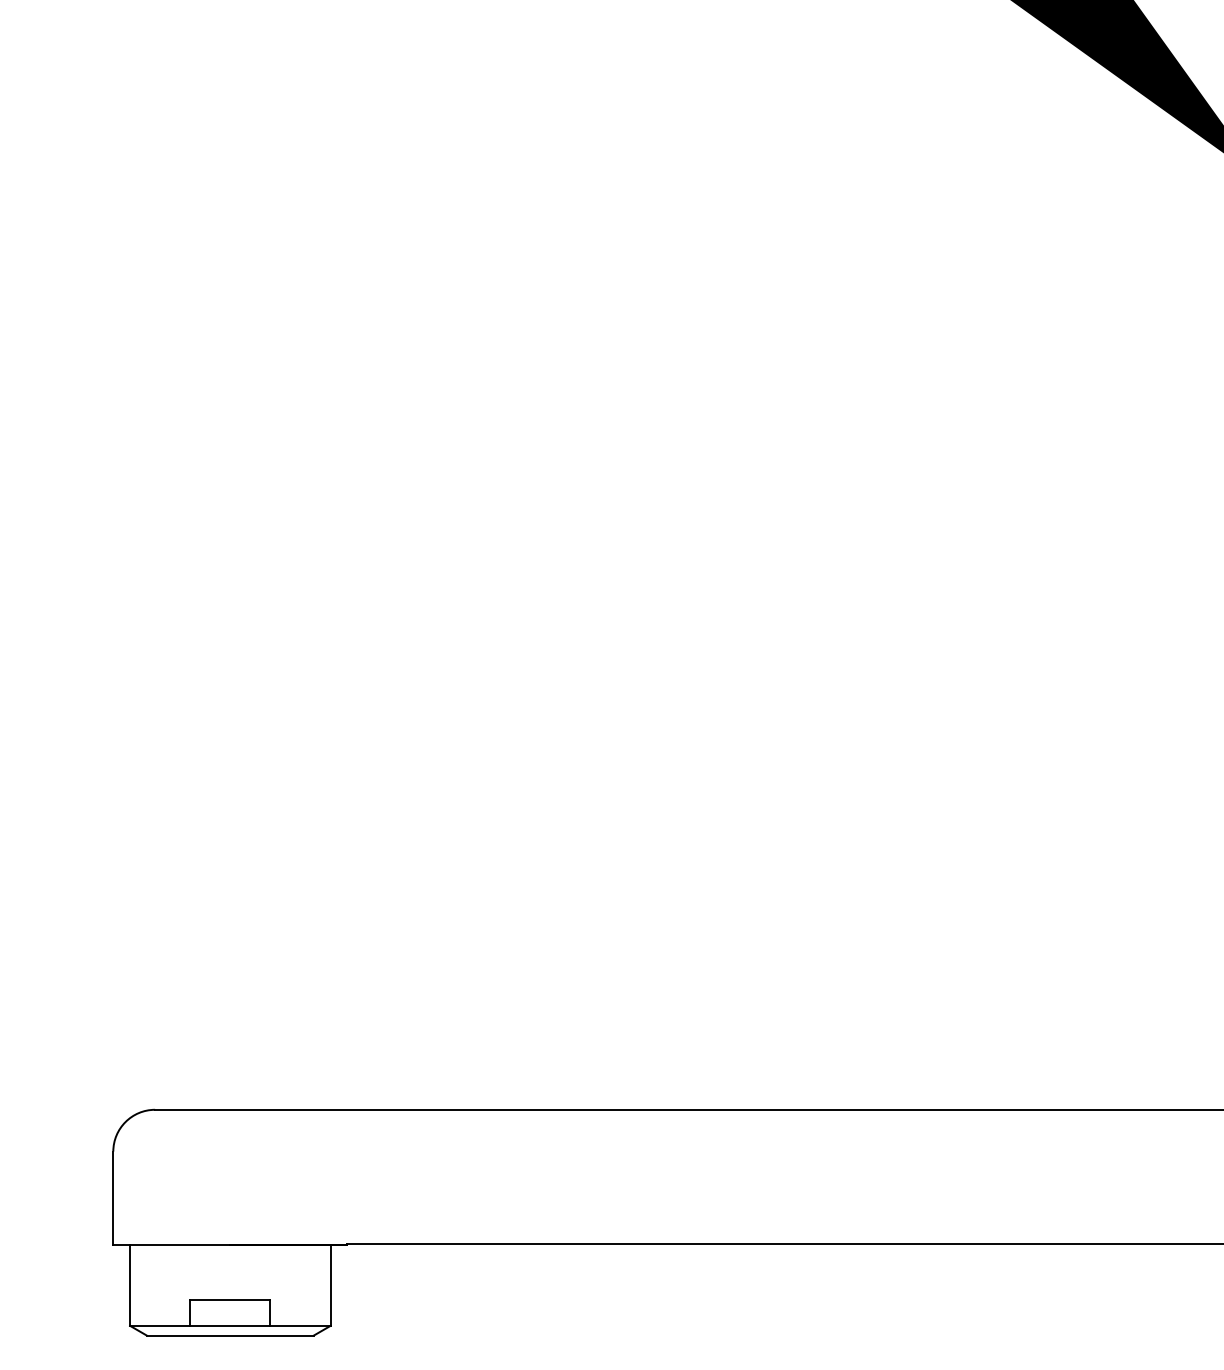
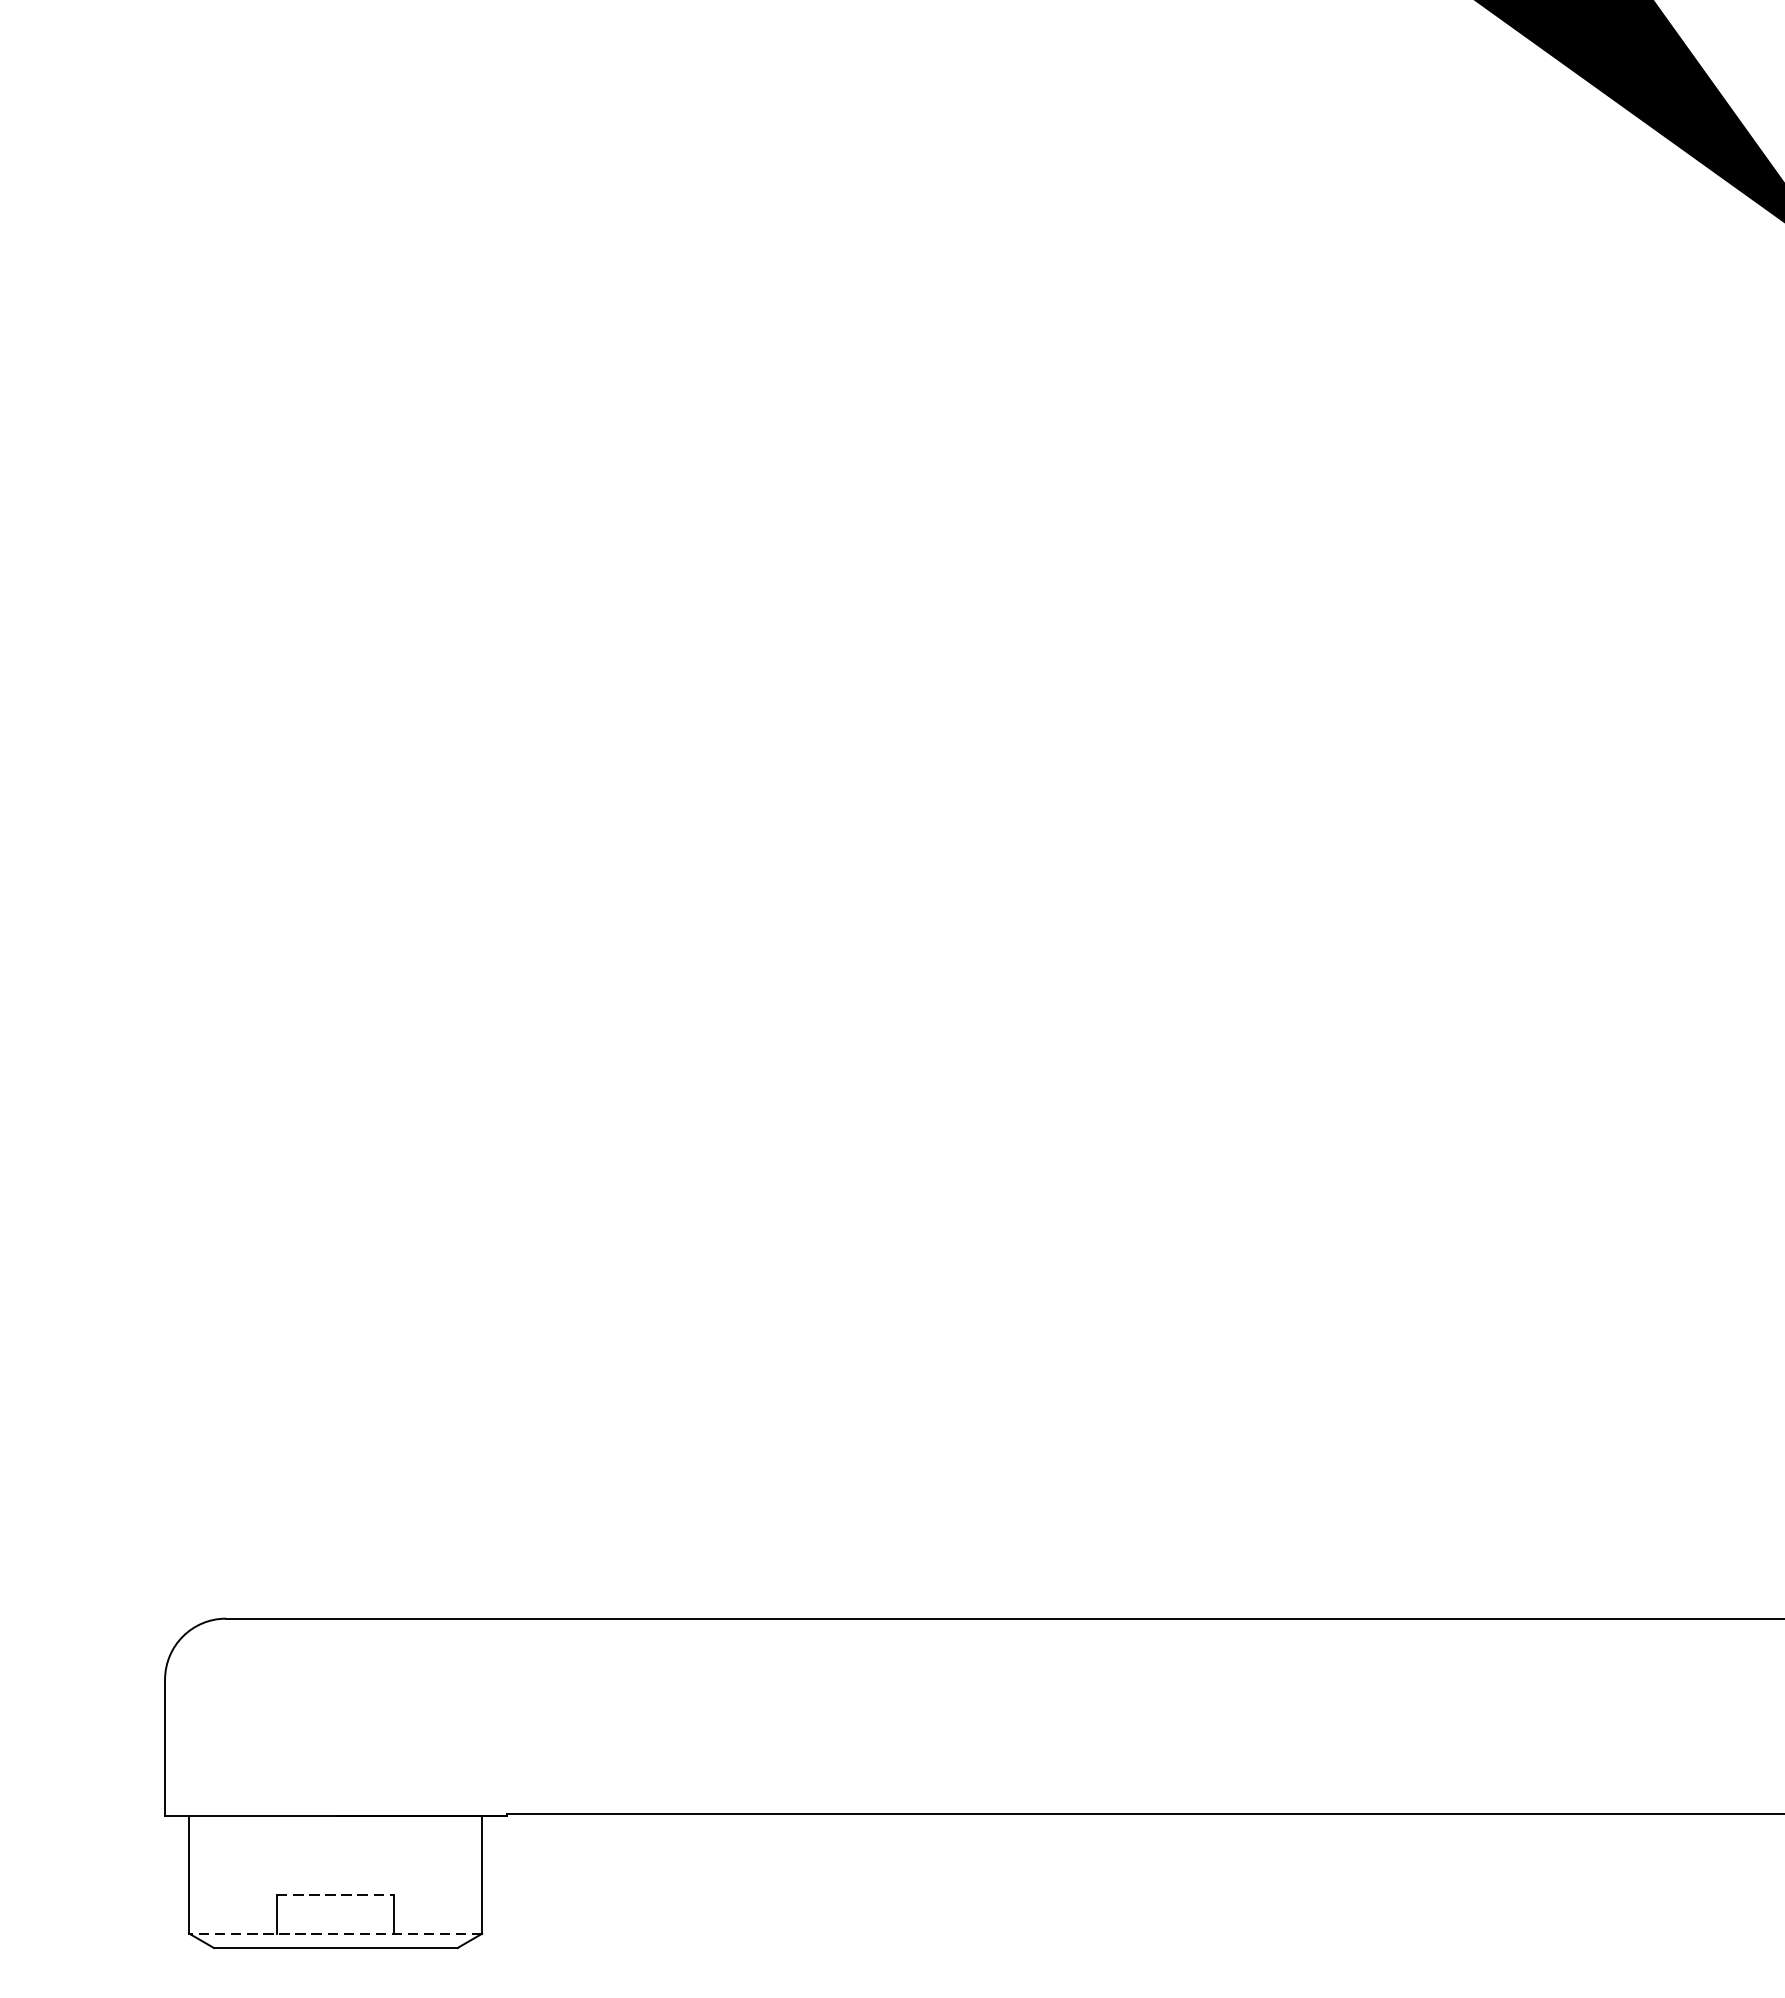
line: (230, 1299) -> (336, 1895), solid -> dashed
line: (229, 1325) -> (334, 1933), solid -> dashed

